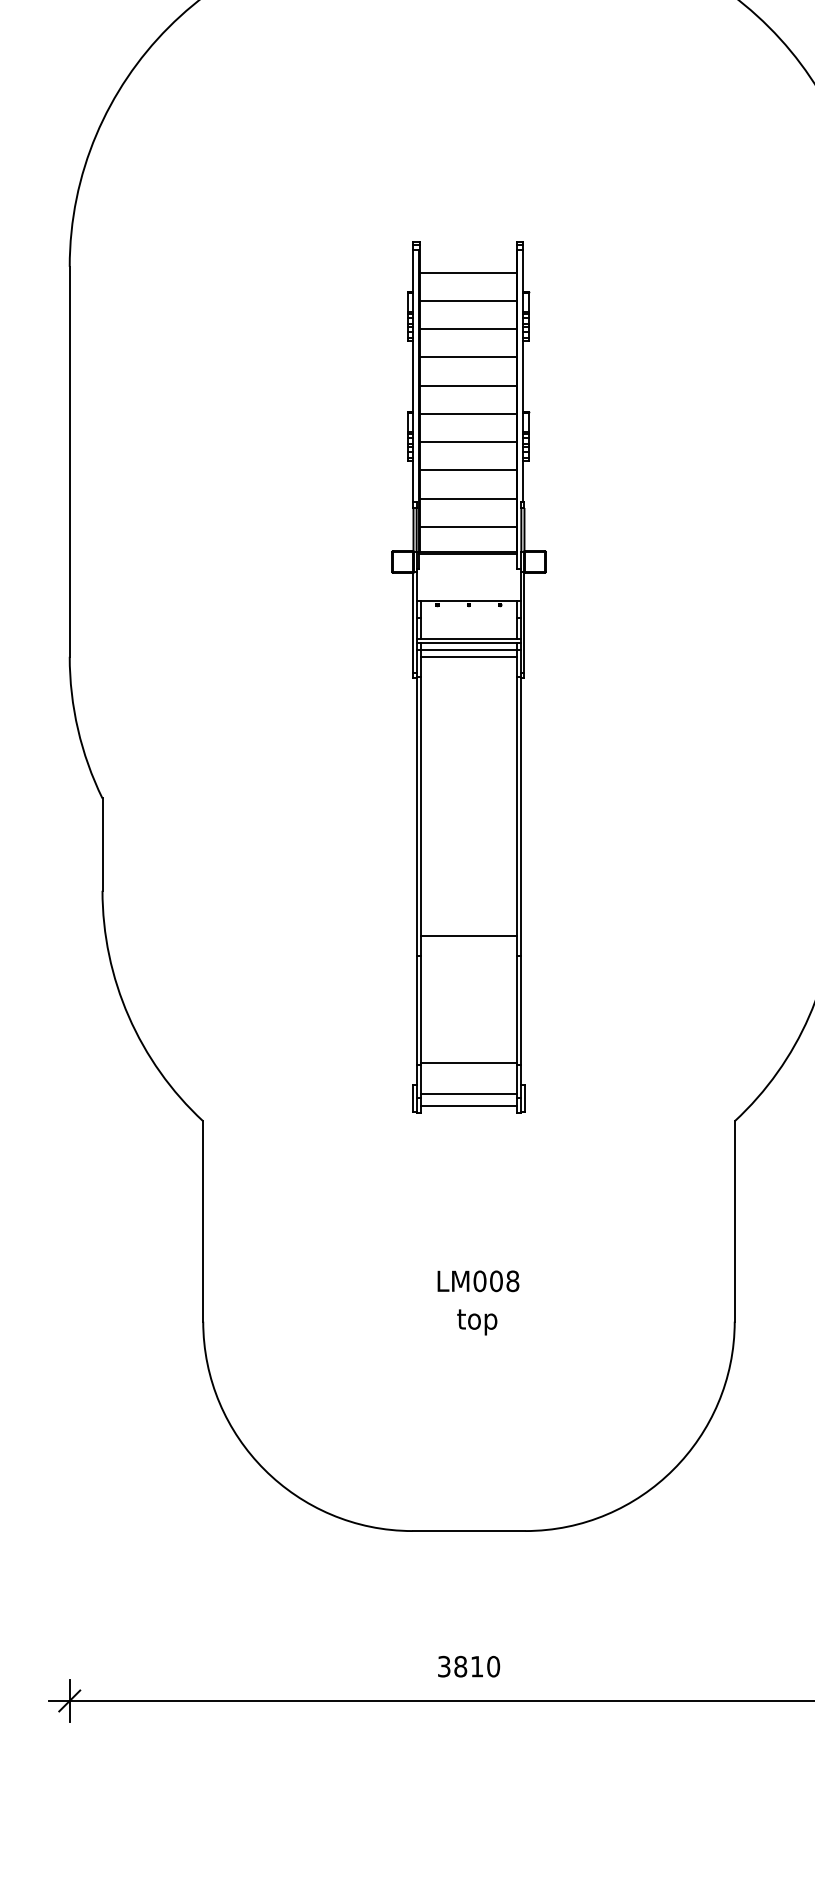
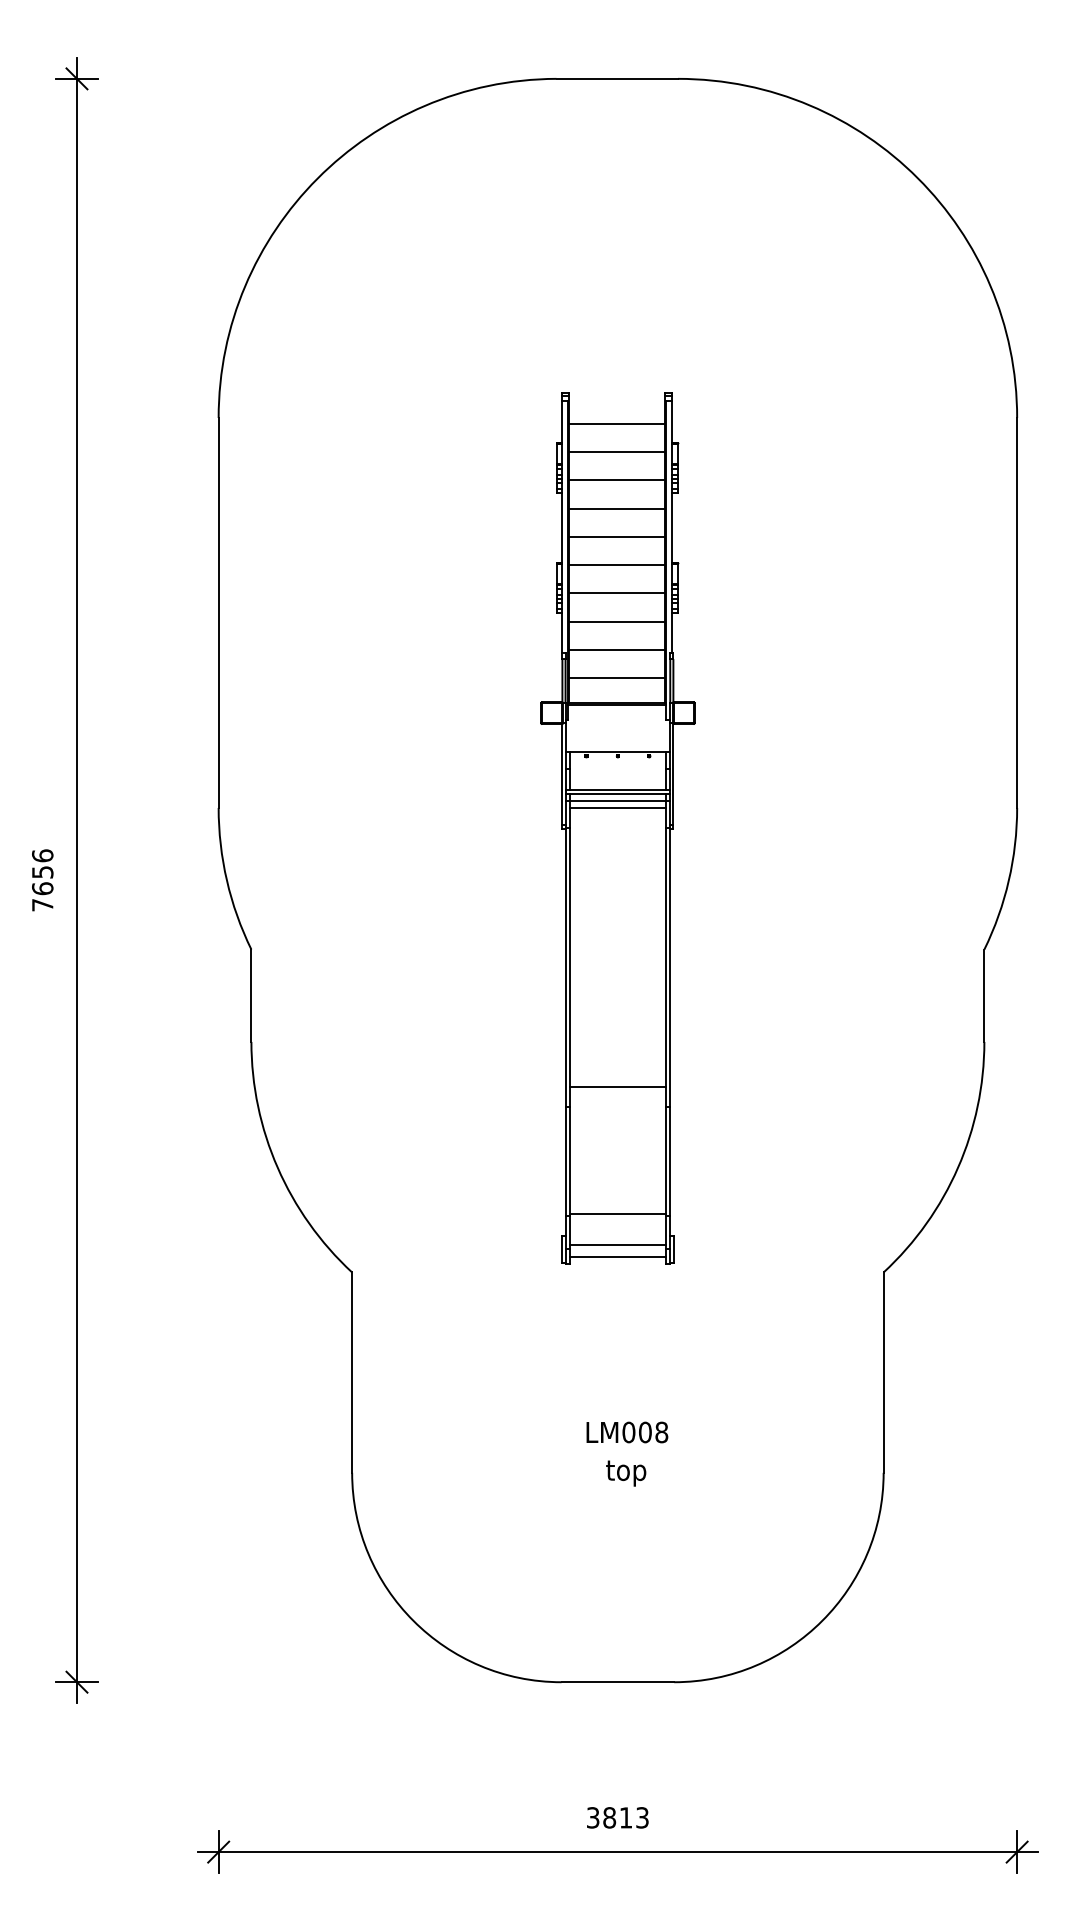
text: (493, 1666) -> (642, 1817), 3810 -> 3813

